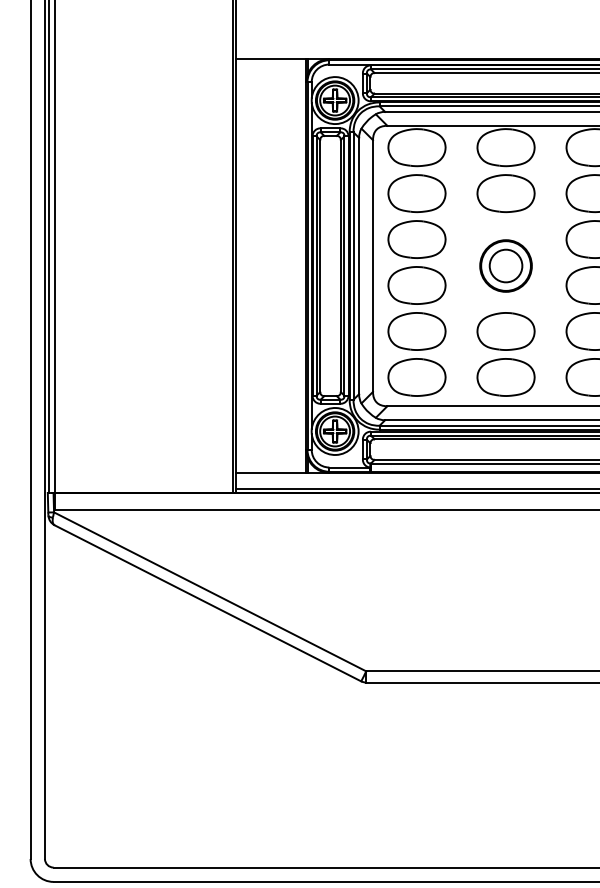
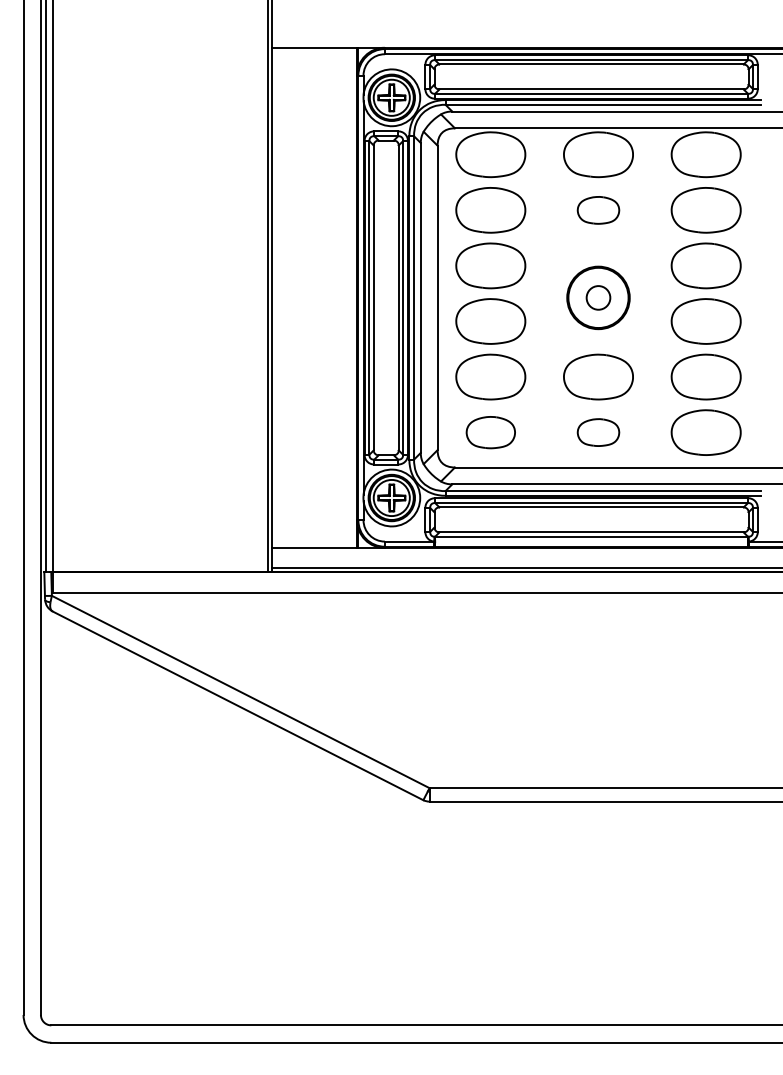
part: (506, 193) -> (598, 210), size x0.6
circle: (506, 265) -> (598, 297), size x0.6
part: (416, 377) -> (490, 432), size x0.7
part: (506, 377) -> (598, 432), size x0.6

